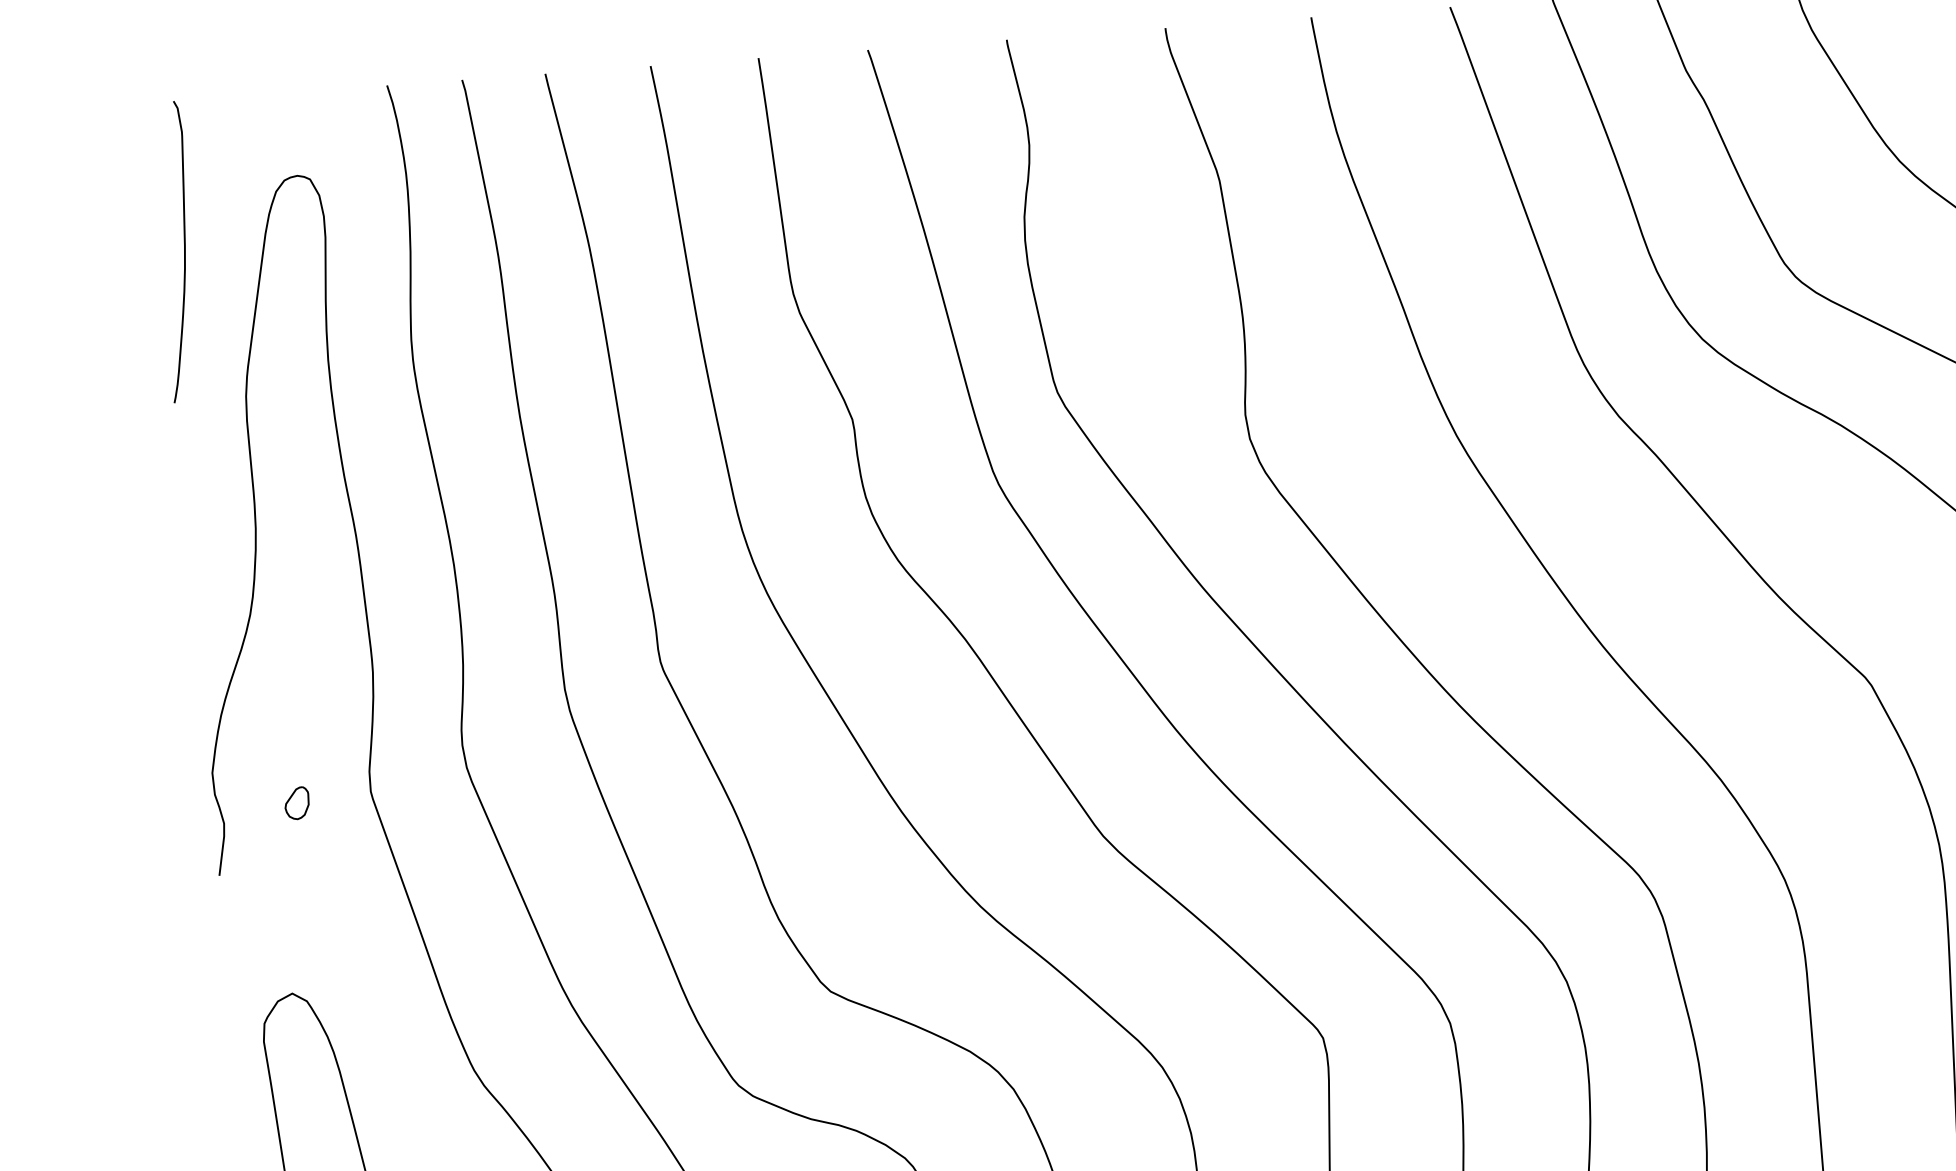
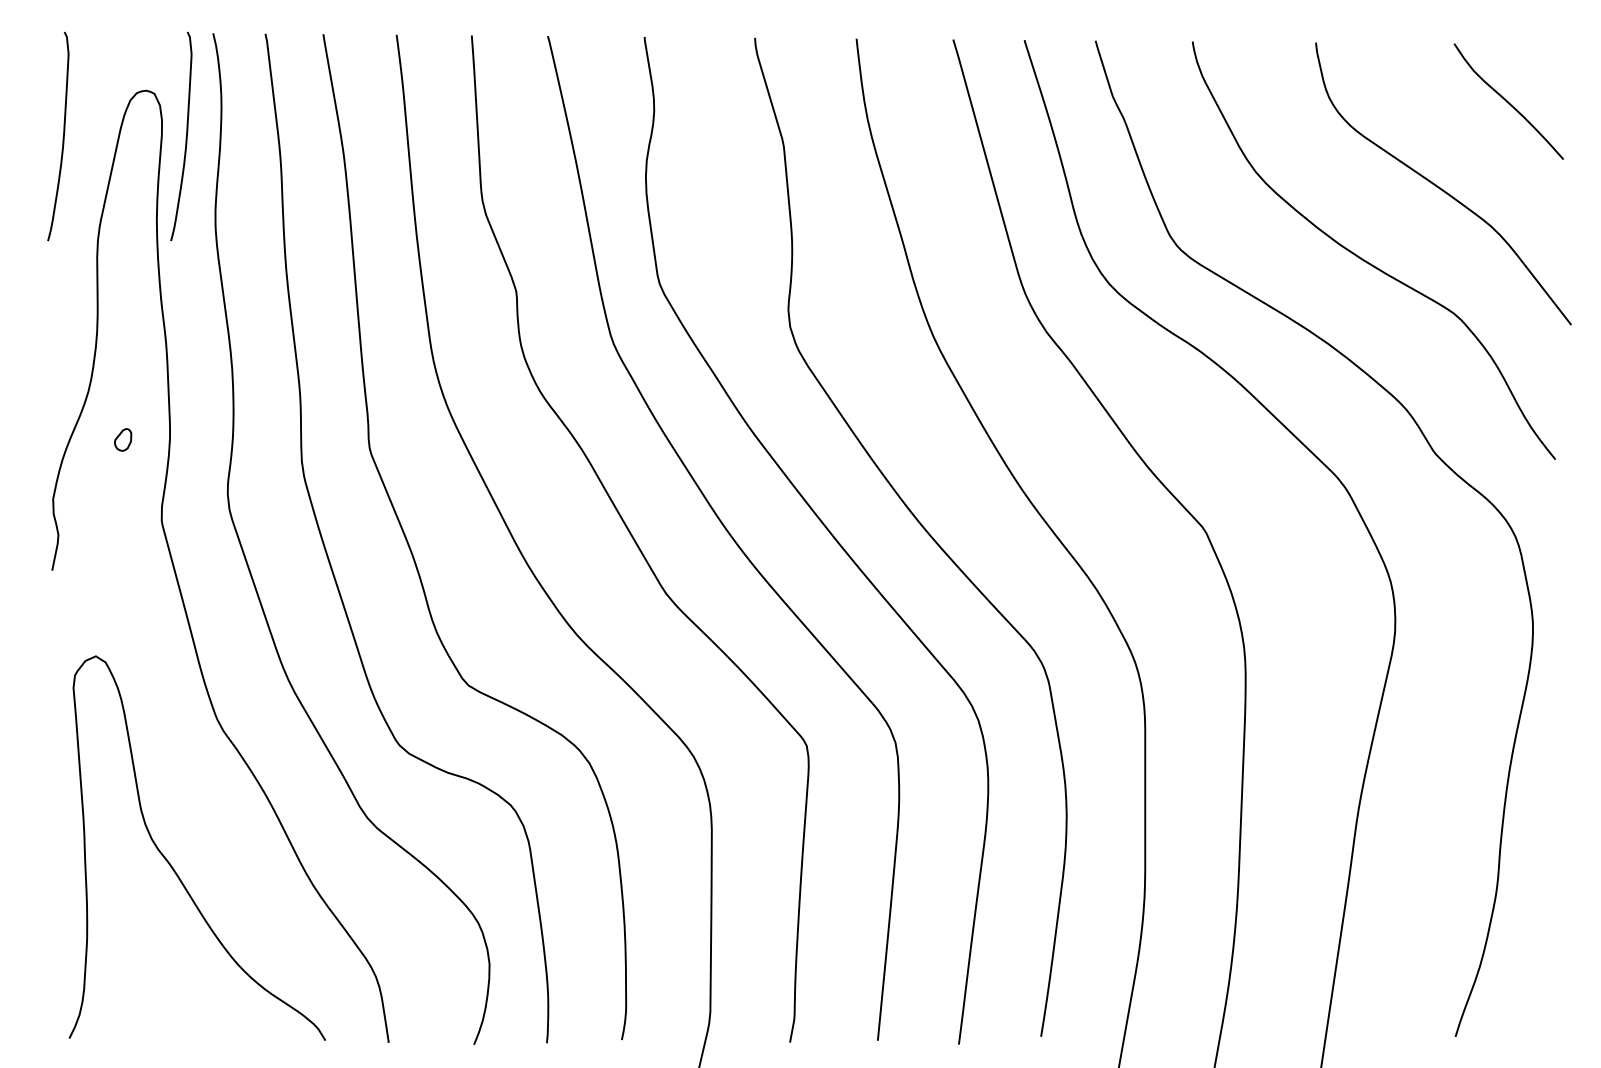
curve: (359, 238) -> (185, 137), added
part: (296, 802) -> (122, 439), moved

